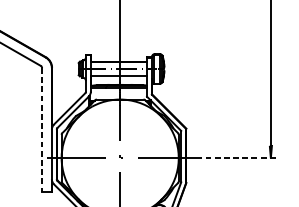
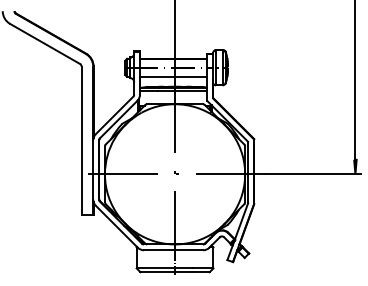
line: (42, 130) -> (81, 141), dashed -> solid
line: (235, 158) -> (313, 174), dashed -> solid

